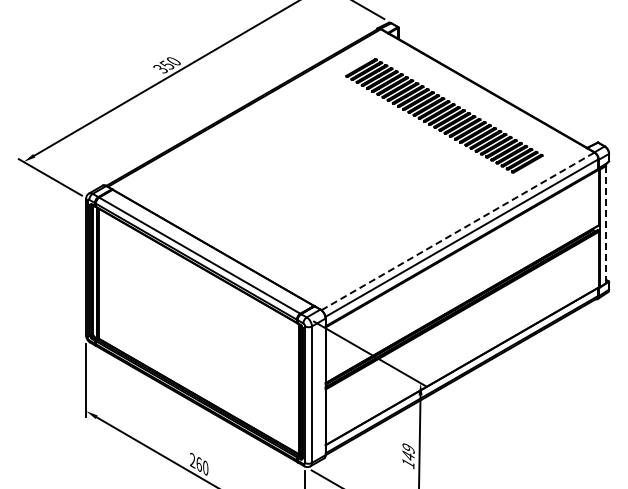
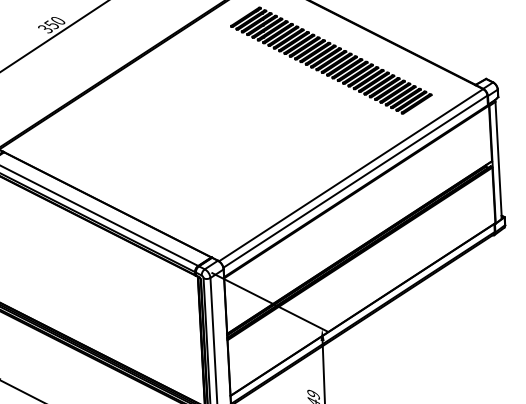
line: (606, 224) -> (499, 160), dashed -> solid
line: (457, 231) -> (350, 175), dashed -> solid

